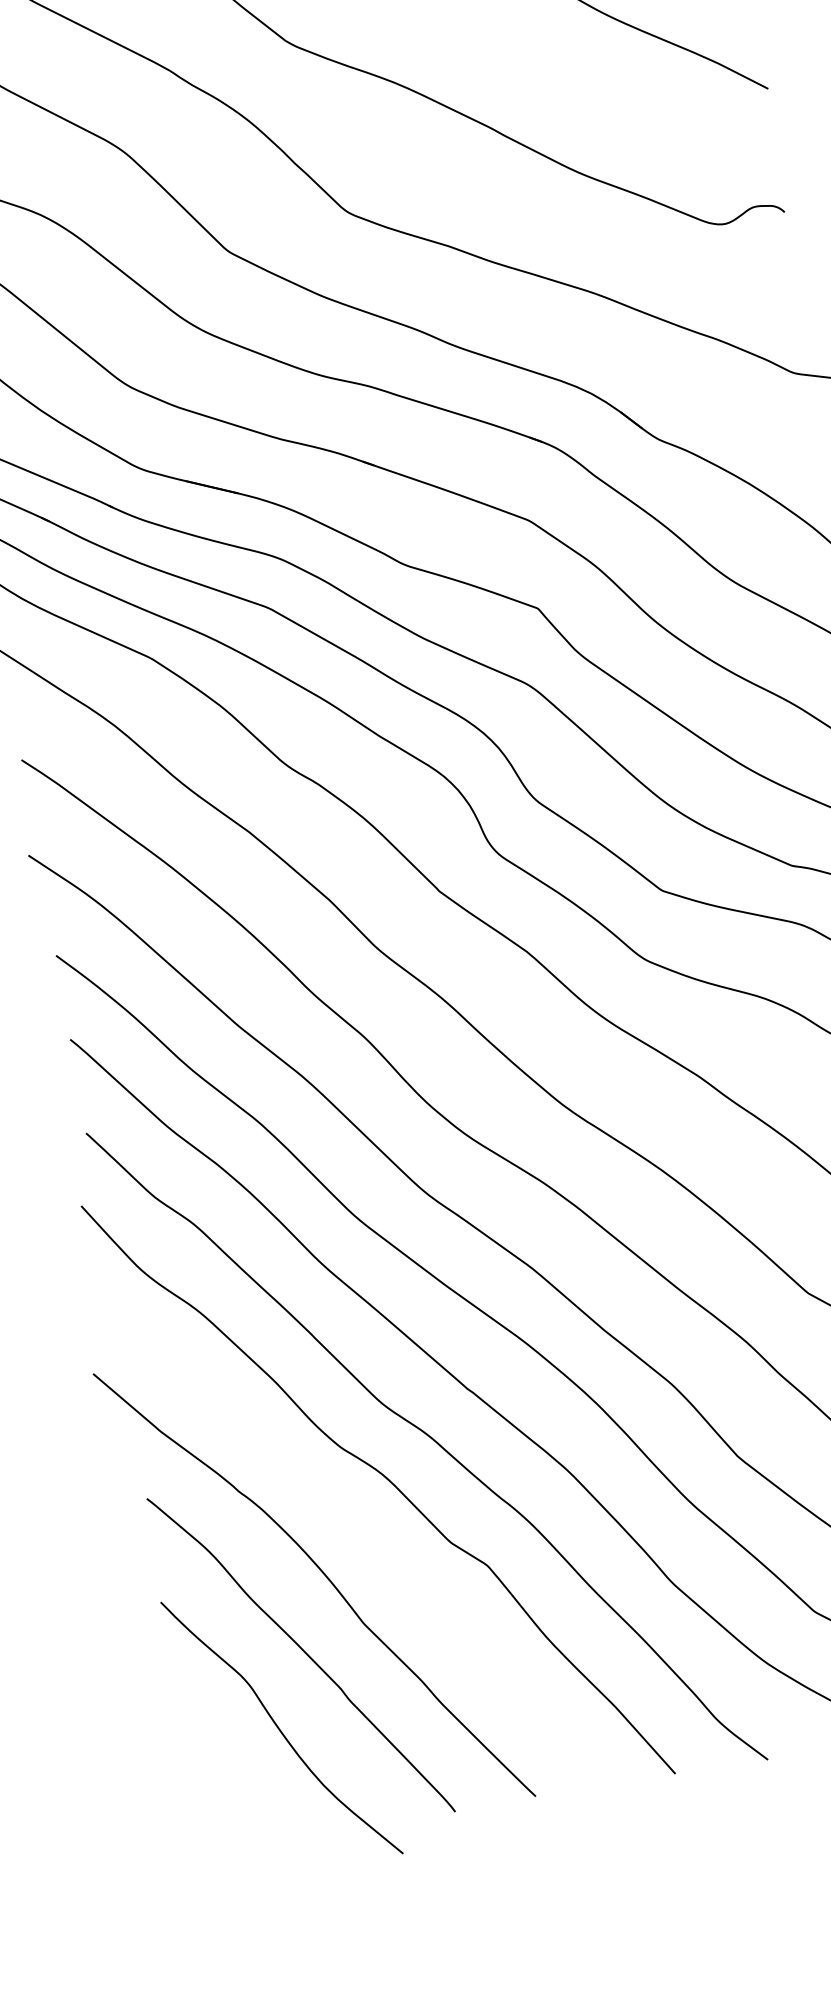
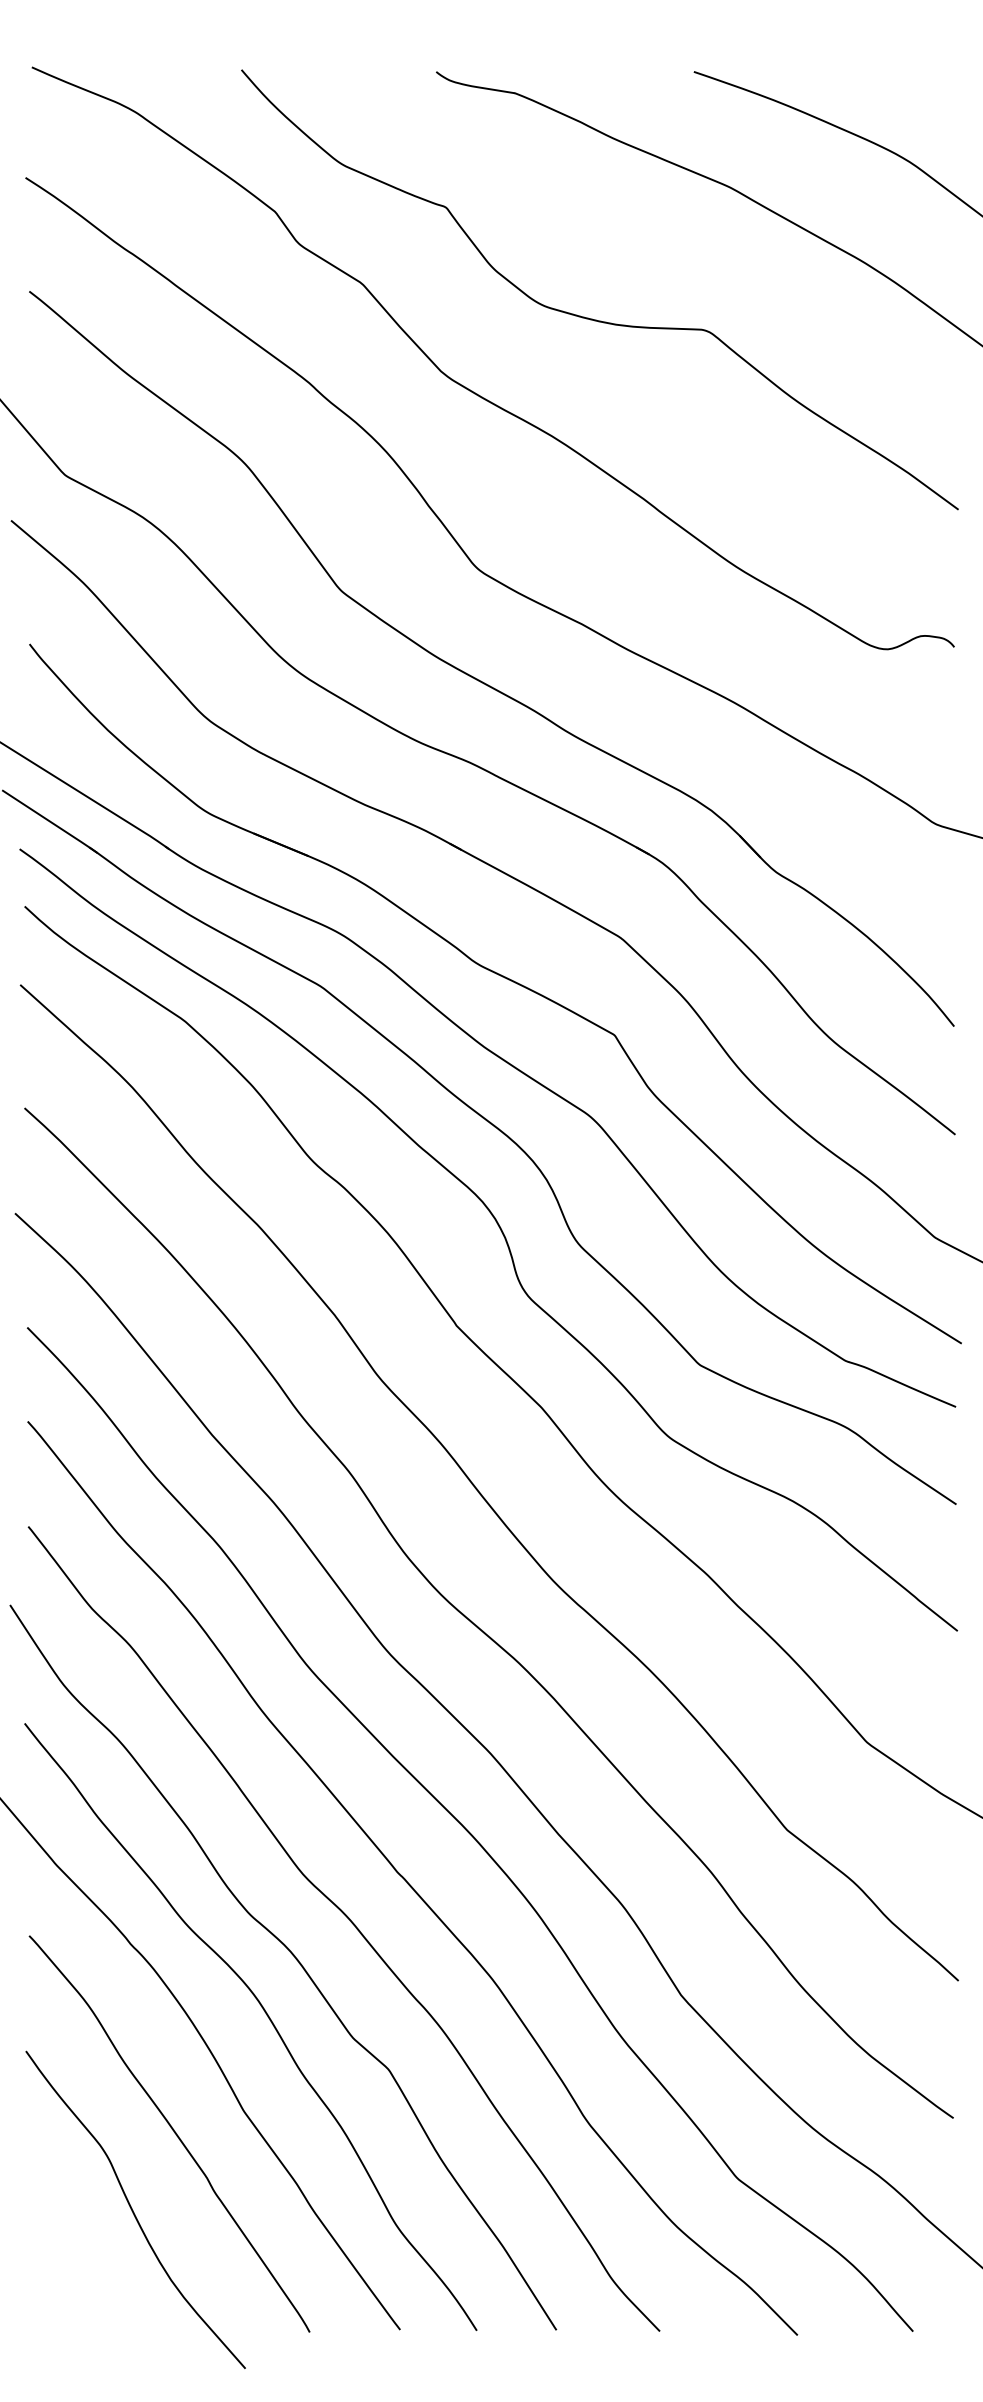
curve: (371, 1536) -> (267, 2017), added

